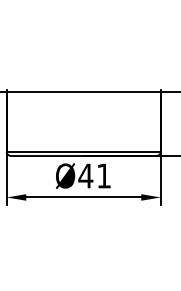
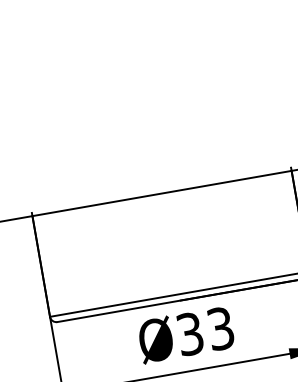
text: (94, 175) -> (204, 330), Ø41 -> Ø33

